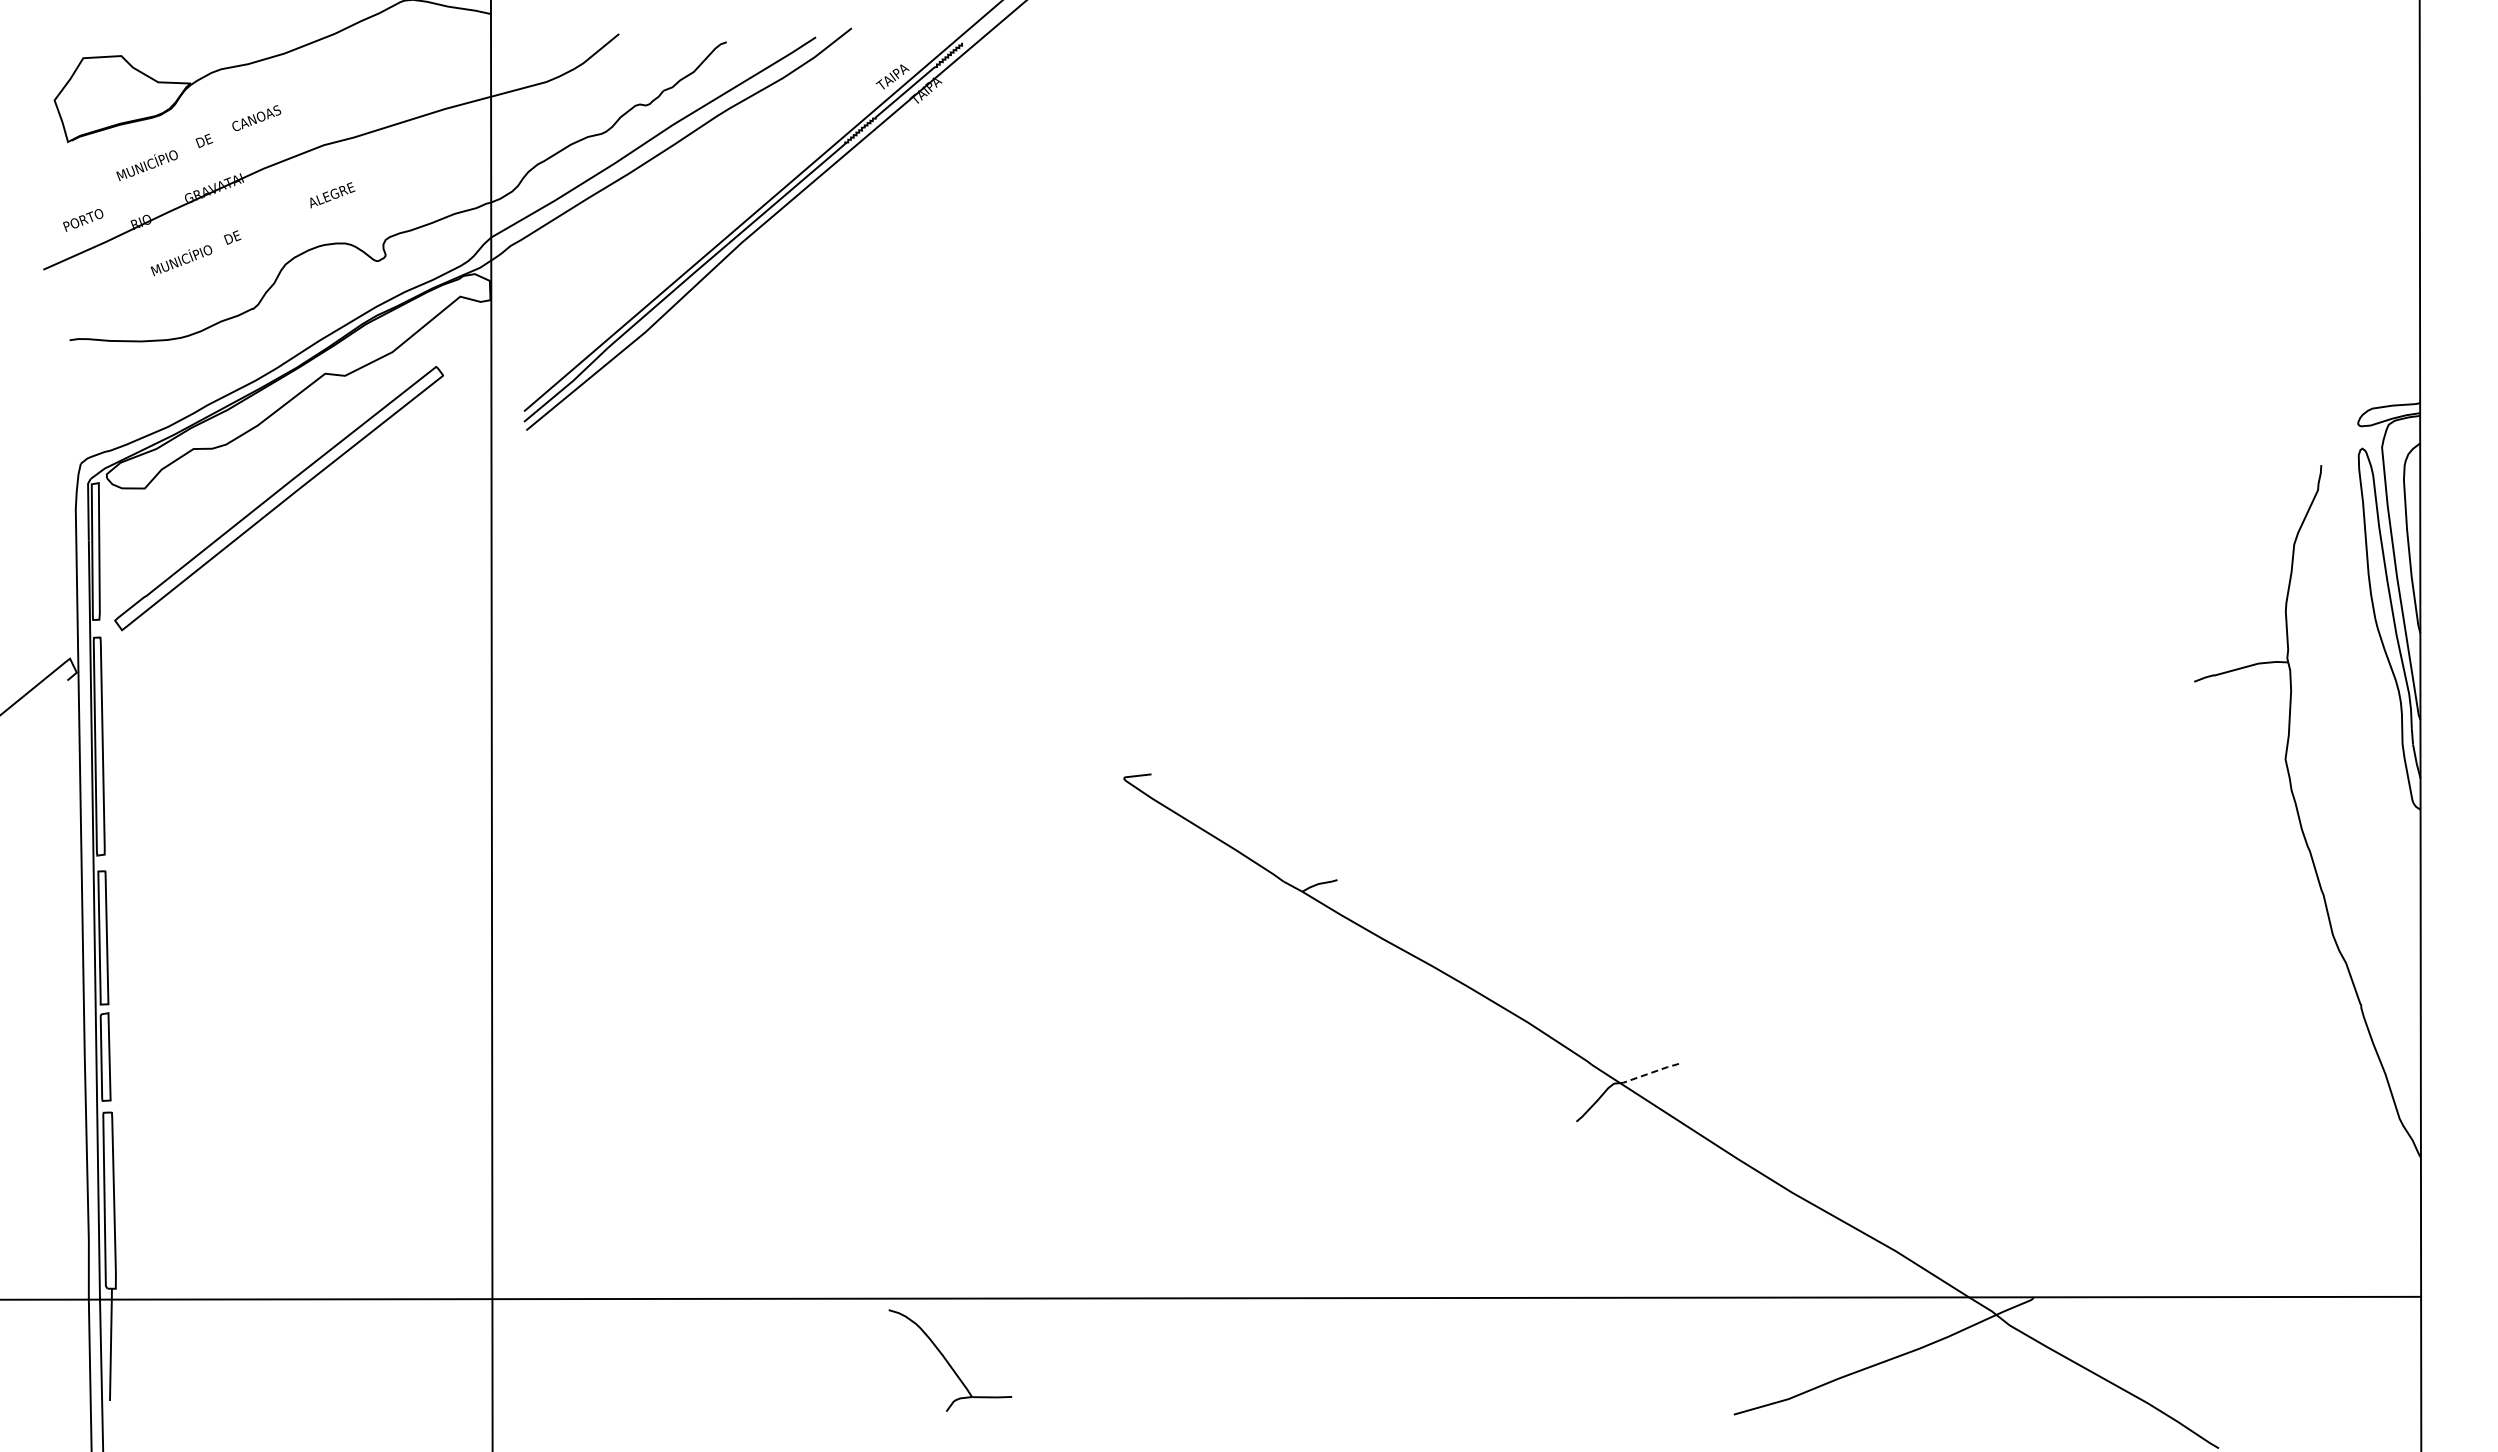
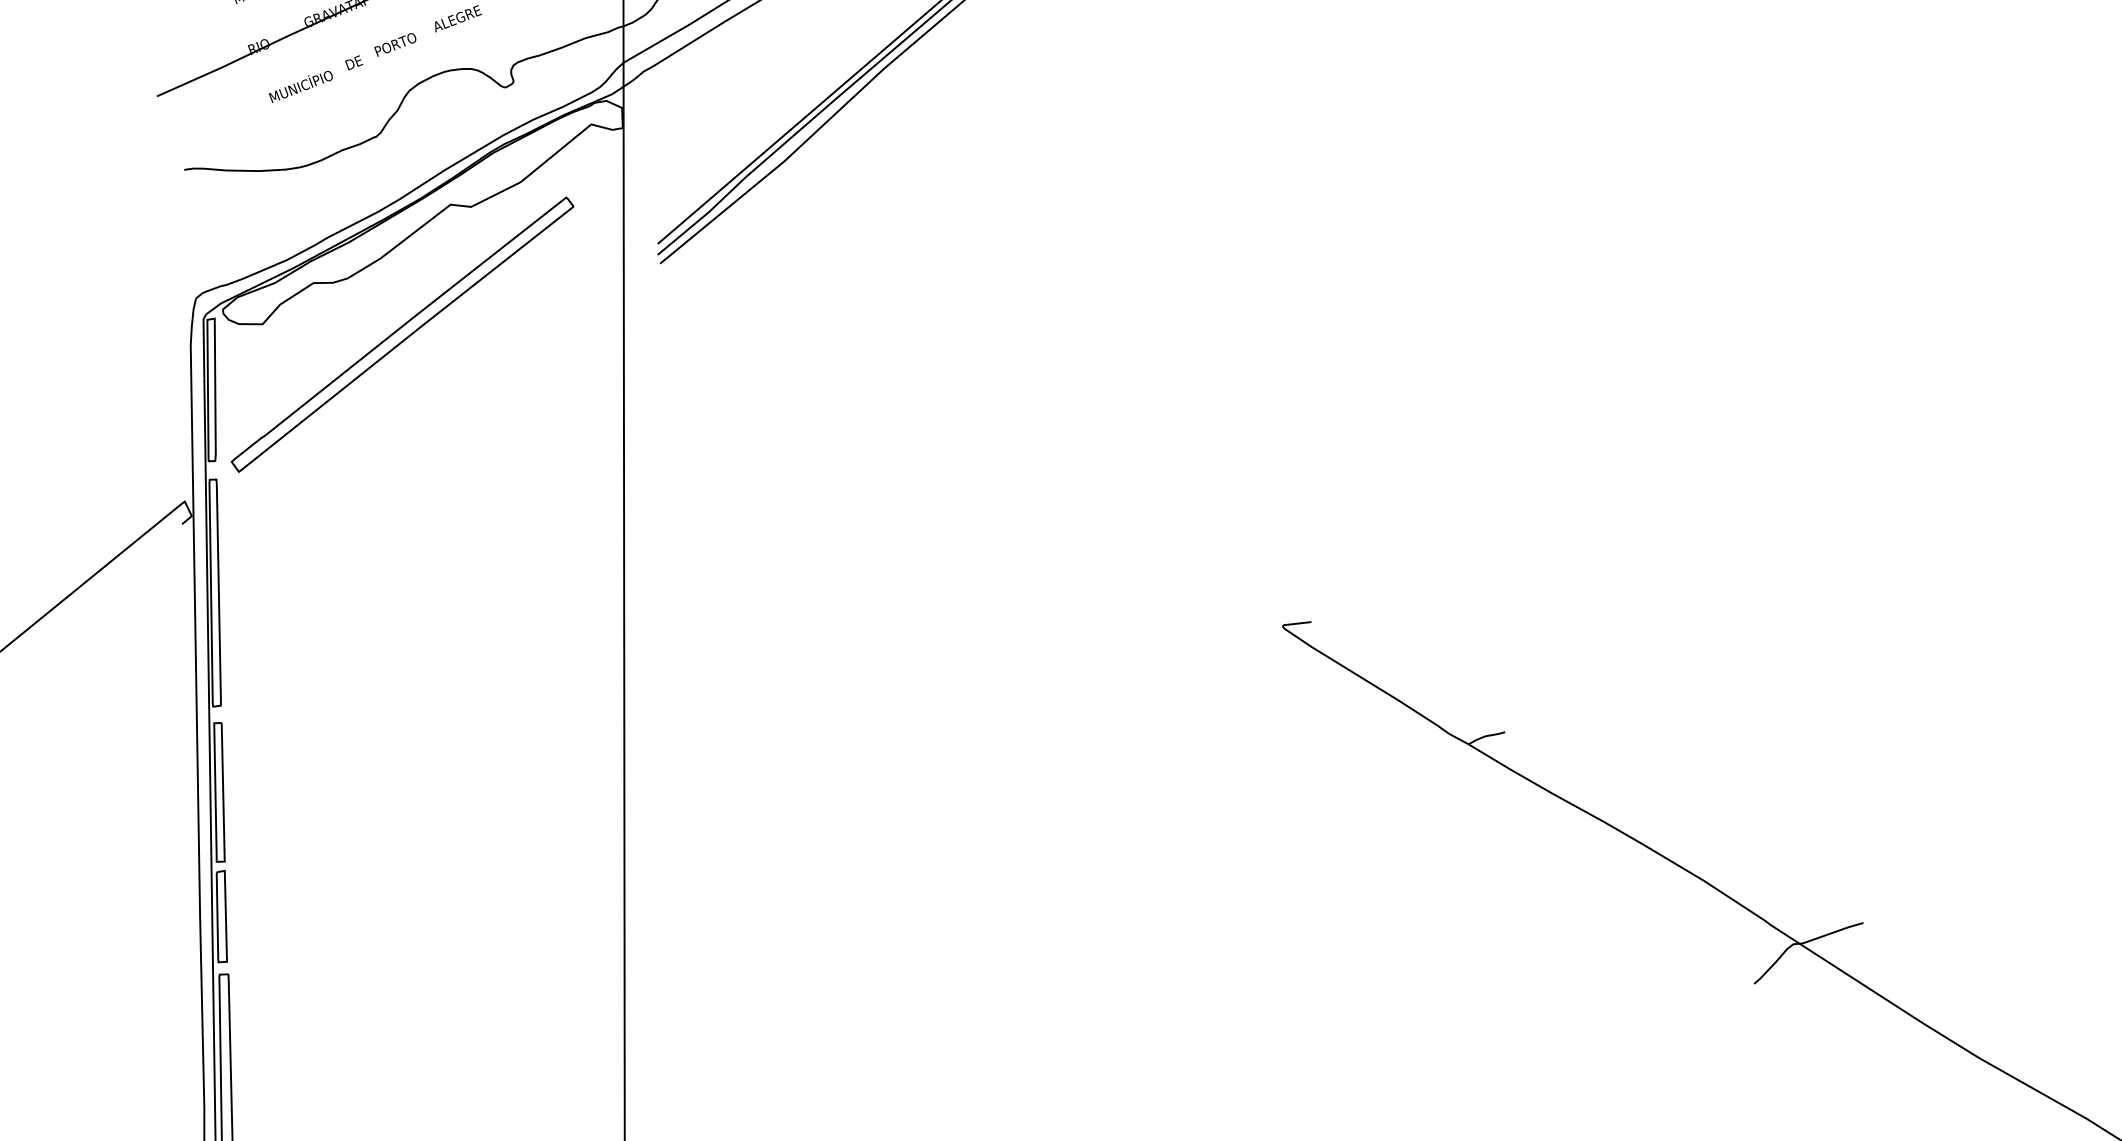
text: (83, 220) -> (395, 45), moved
line: (1650, 1073) -> (1831, 933), dashed -> solid

